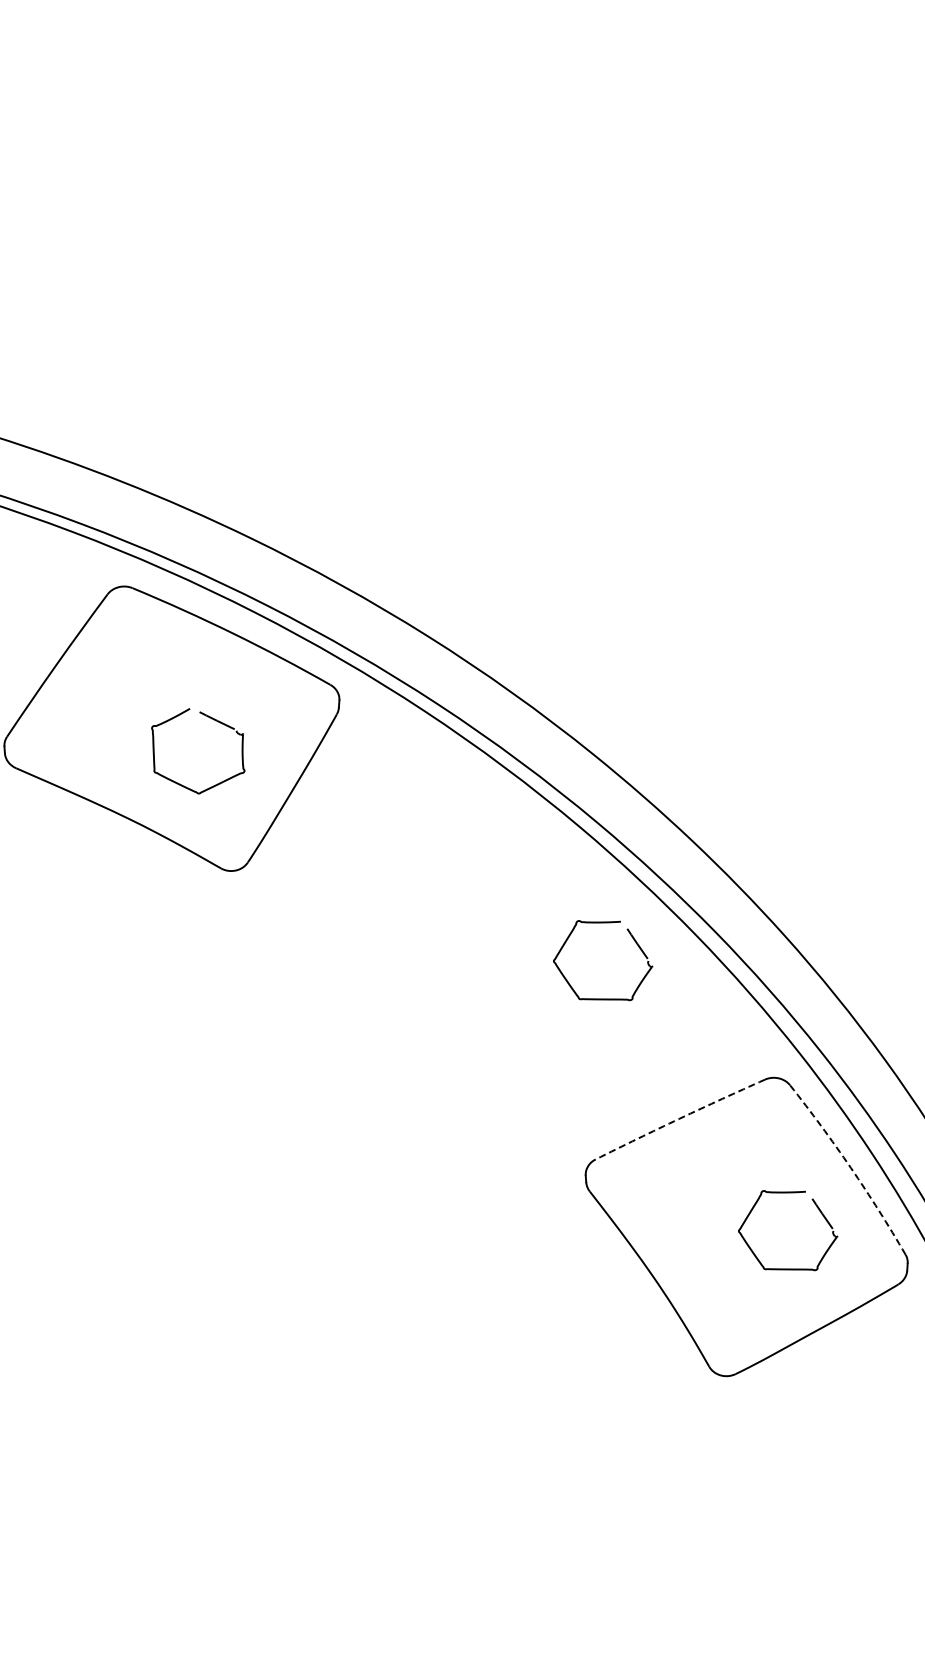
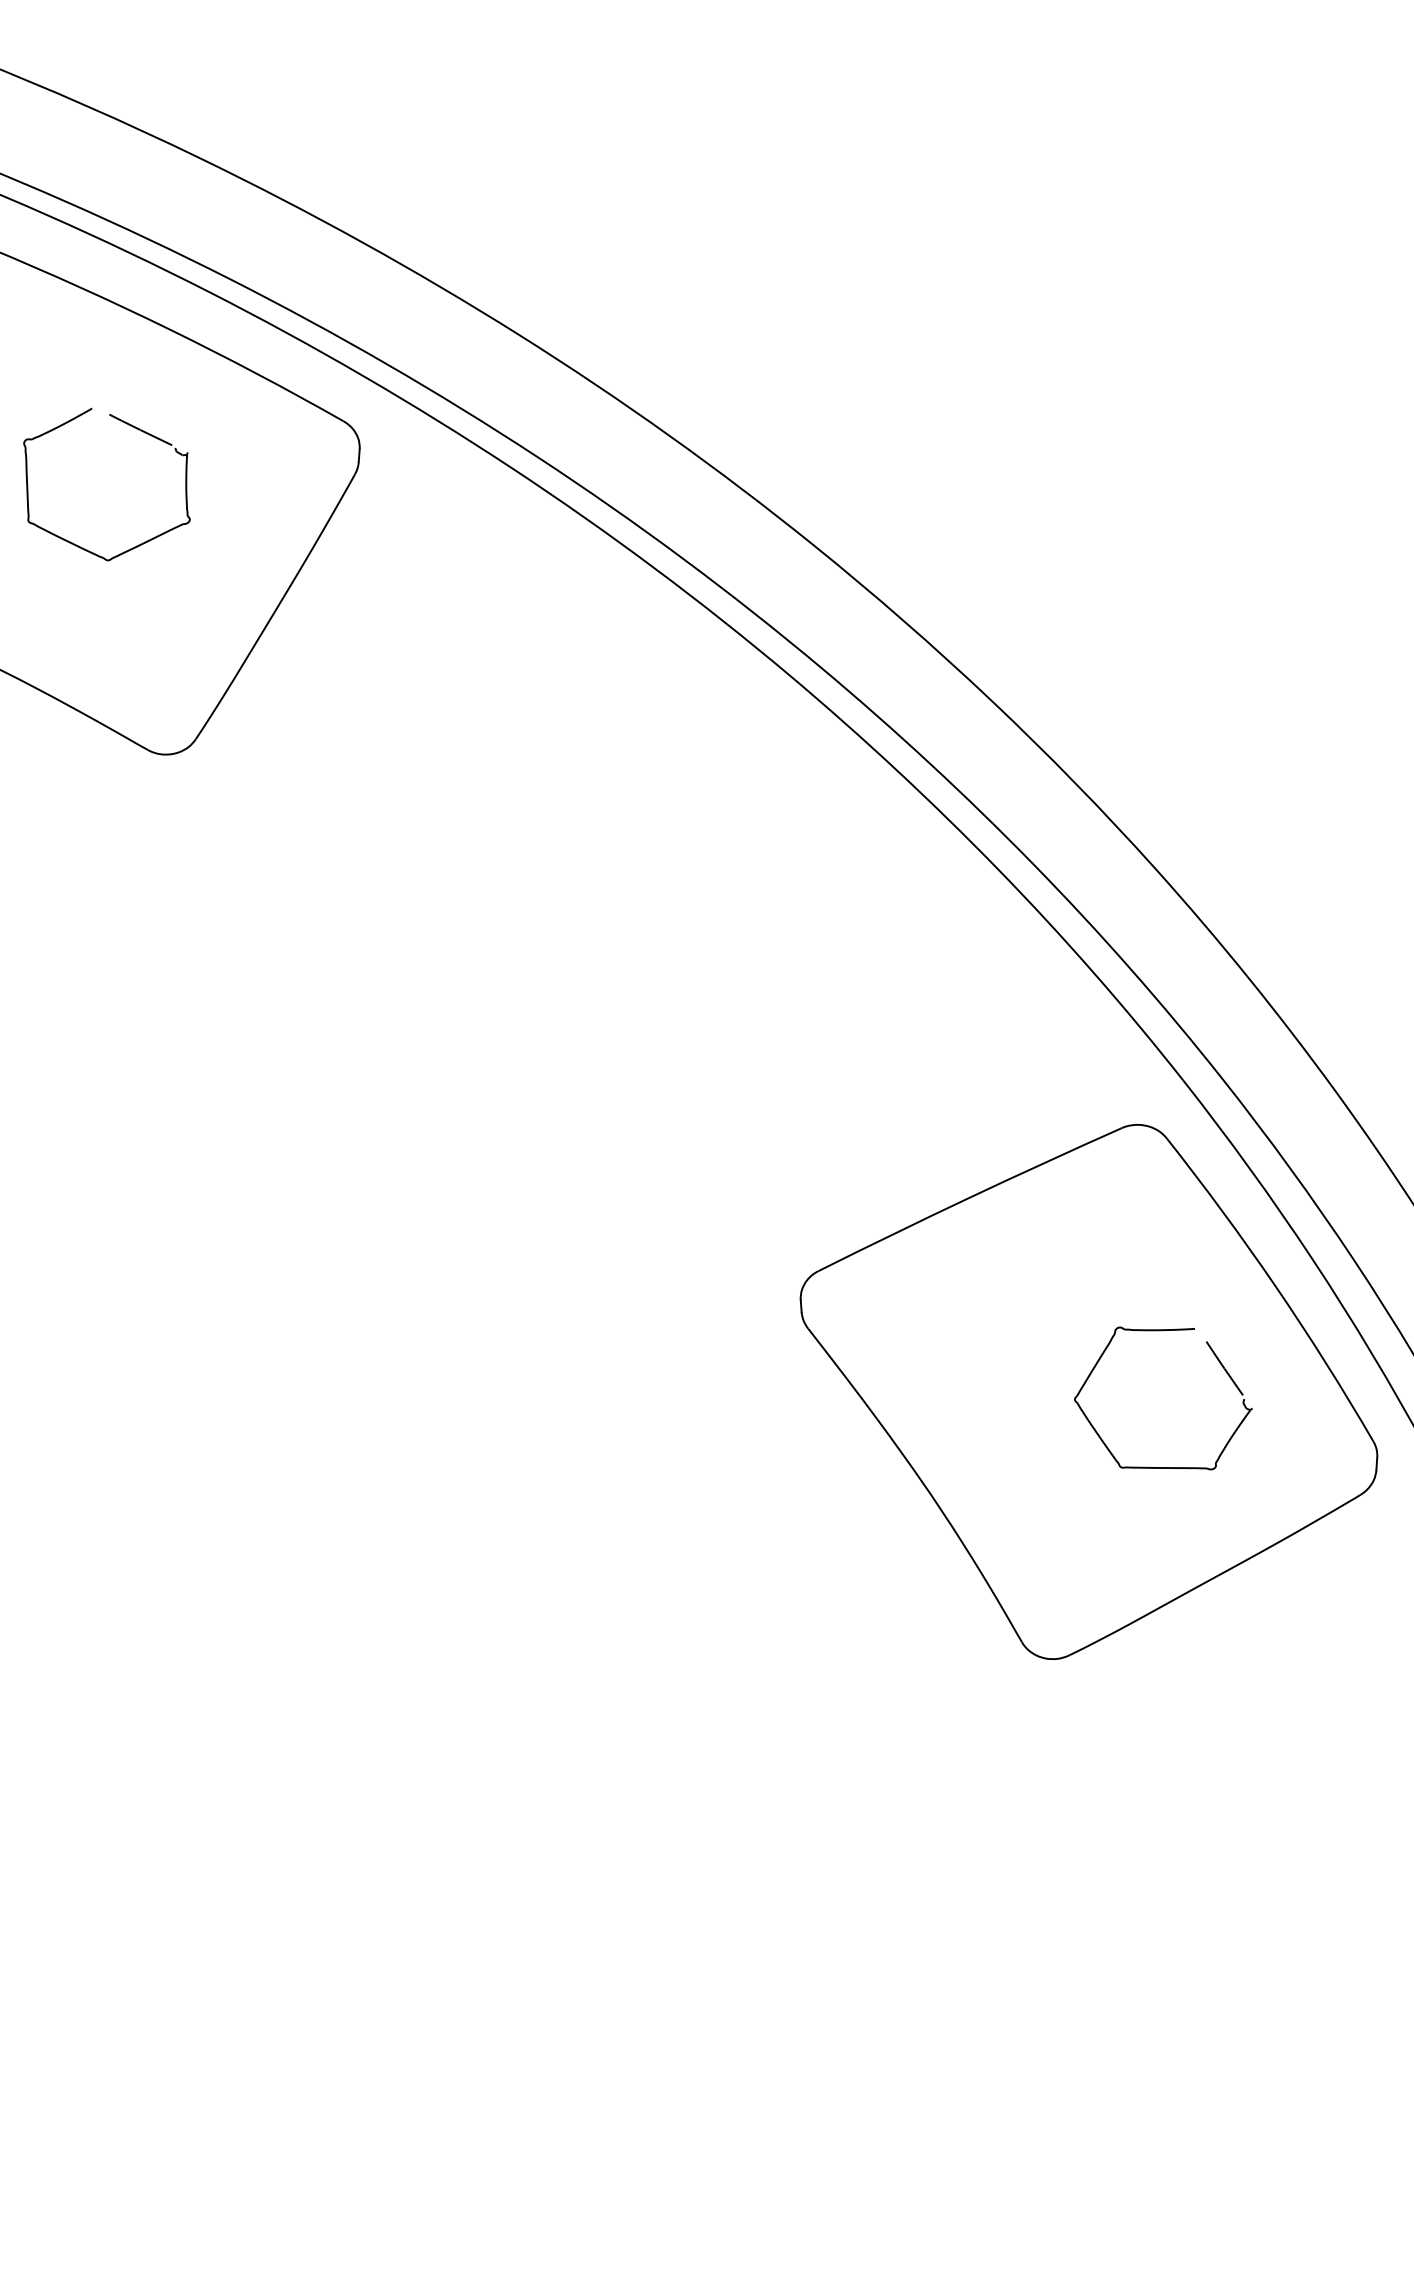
part: (213, 720) -> (134, 429), moved
part: (633, 940) -> (886, 878), removed
line: (679, 1118) -> (968, 1197), dashed -> solid
line: (850, 1167) -> (1274, 1285), dashed -> solid

